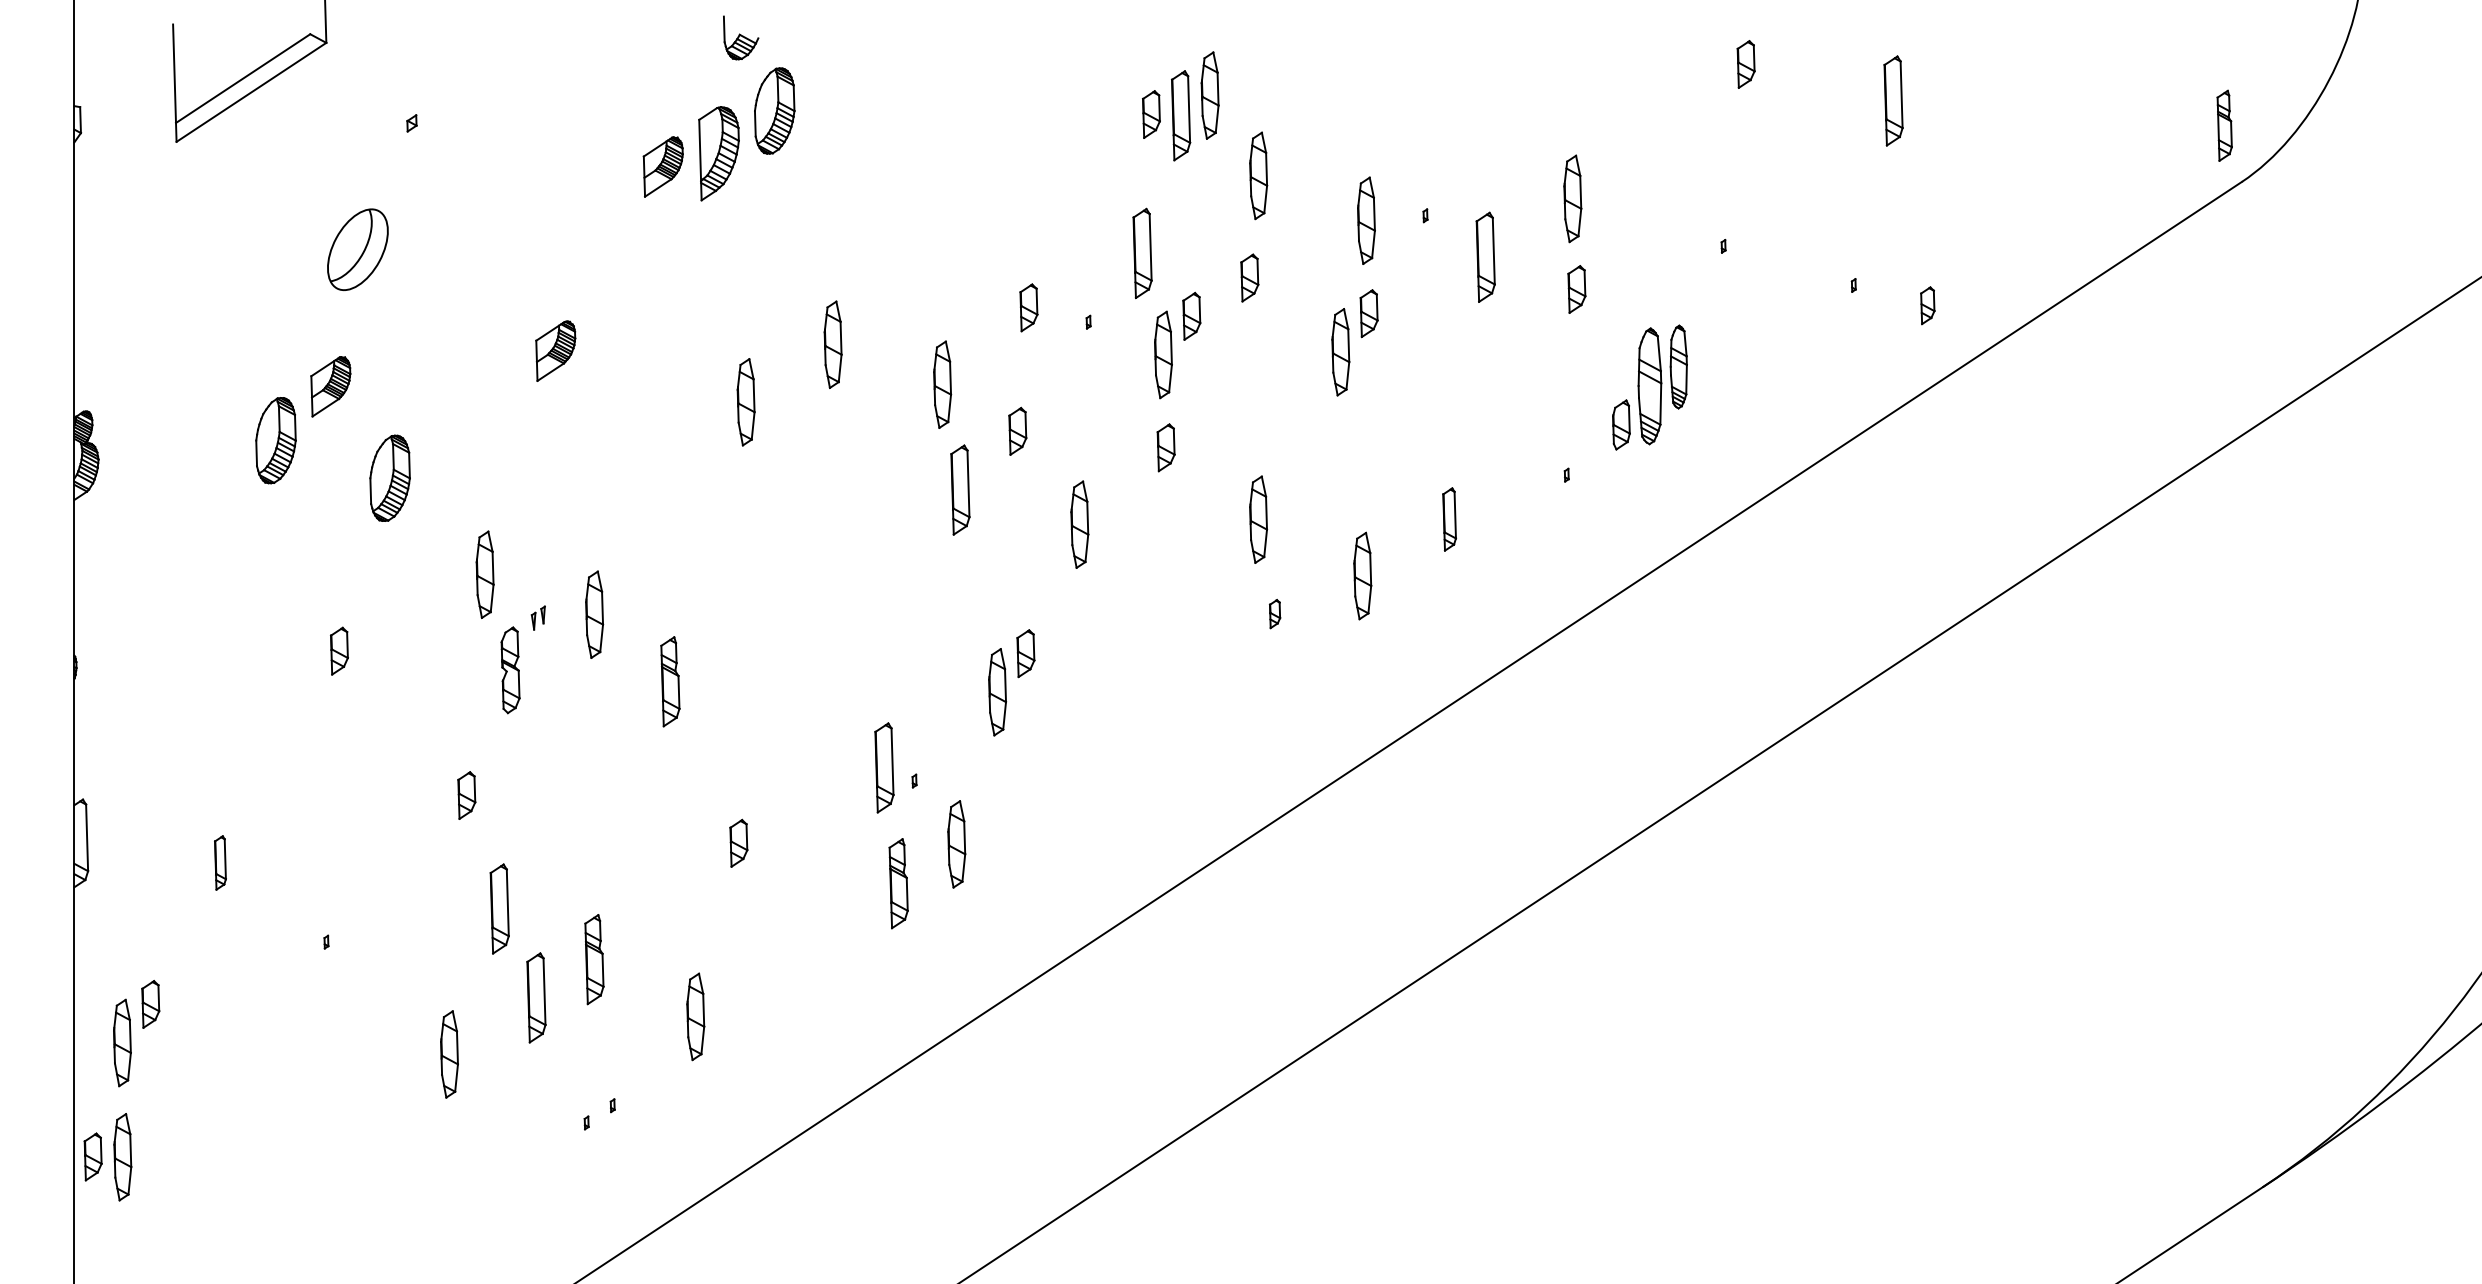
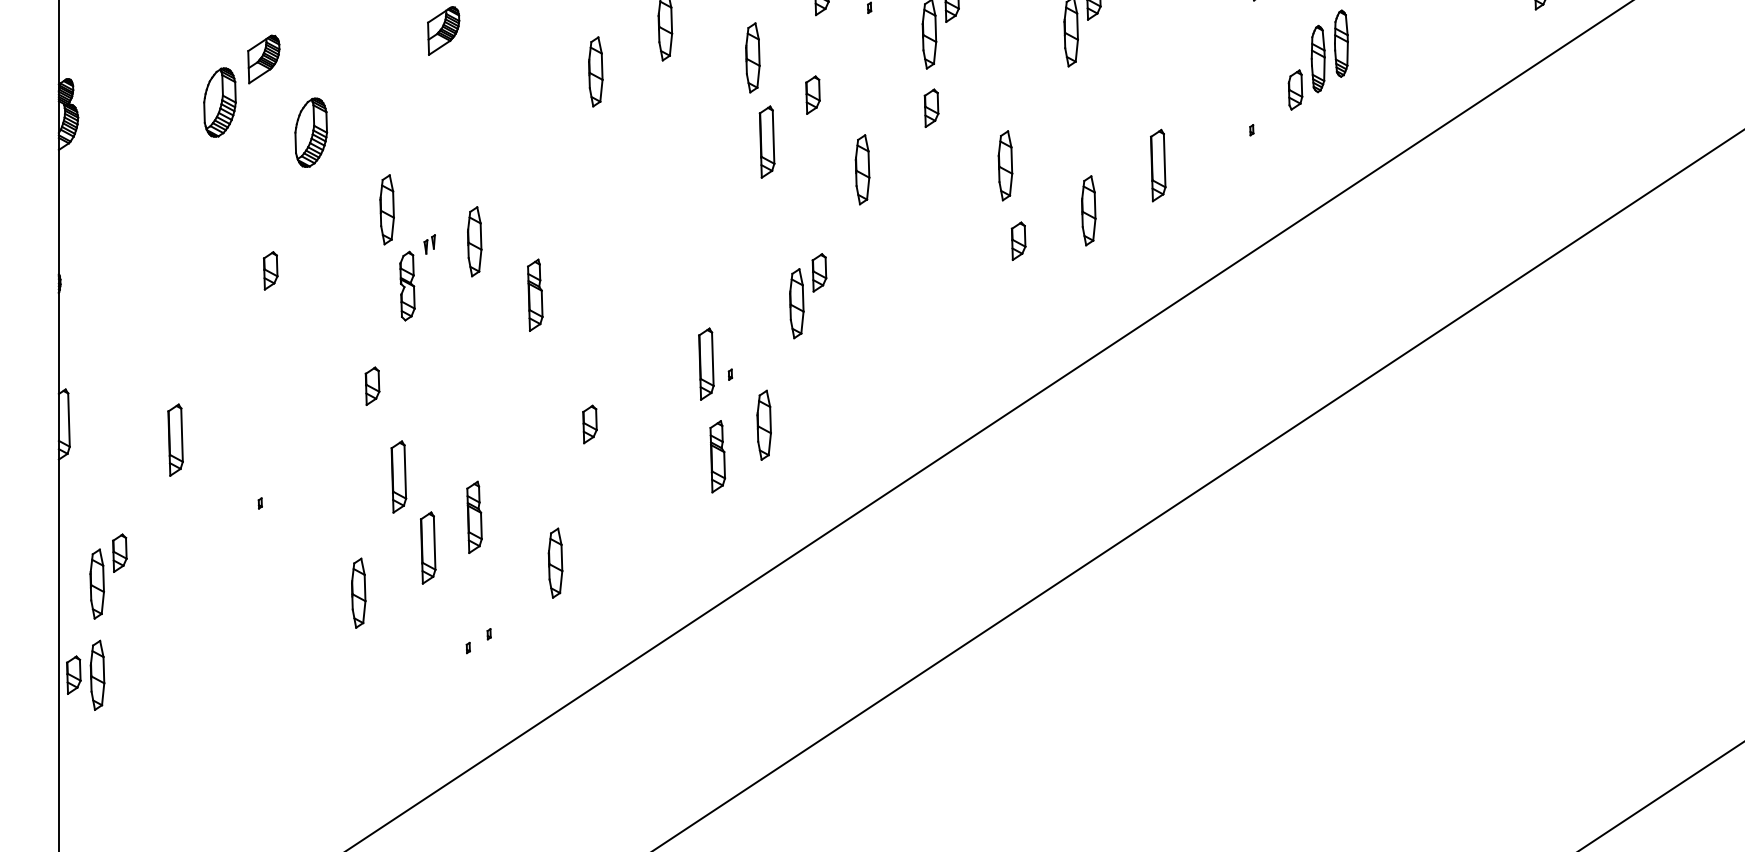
part: (1649, 385) -> (1317, 58), size x0.71
part: (1449, 519) -> (1158, 165), size x1.43
part: (1274, 613) -> (1018, 240), size x1.67
part: (220, 862) -> (175, 439), size x1.67

